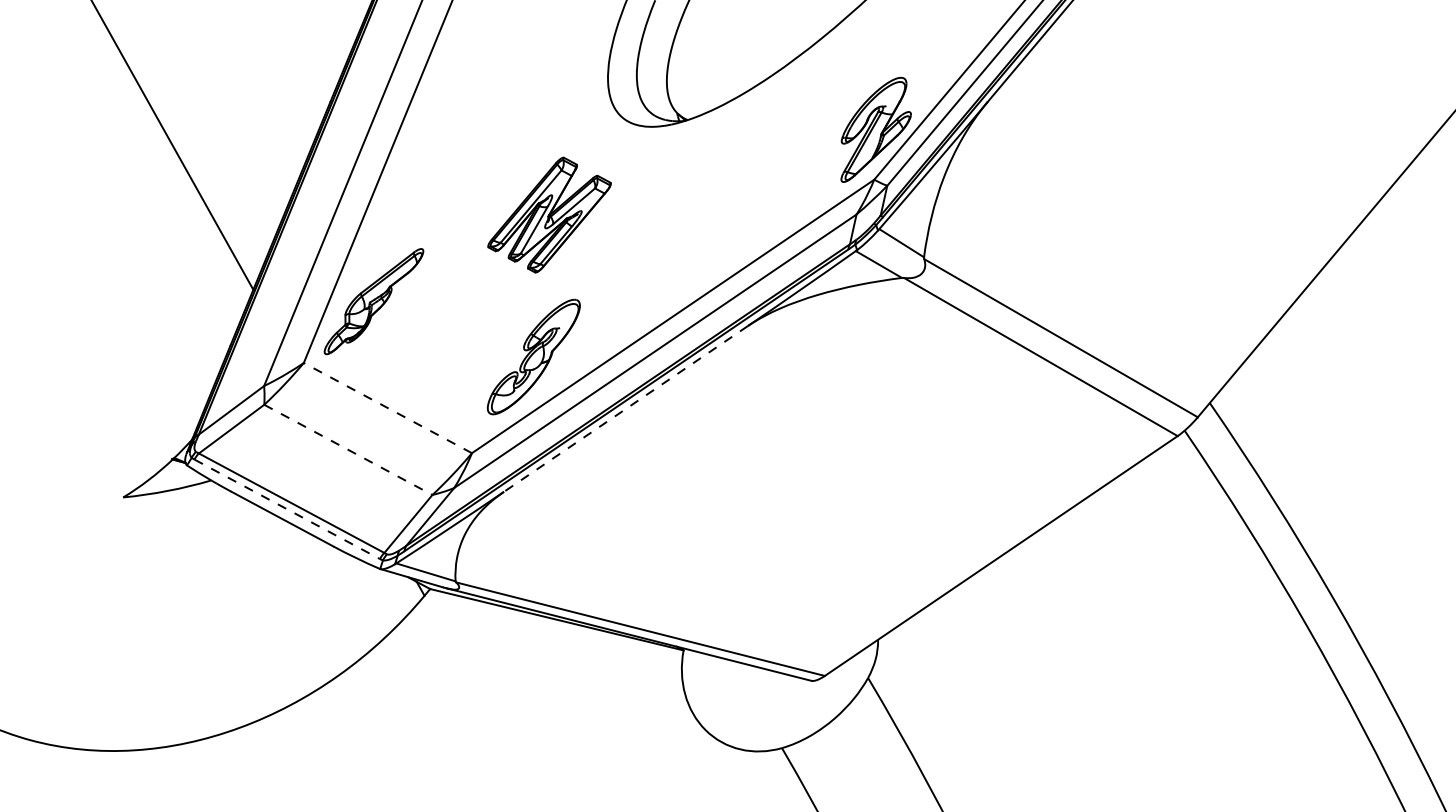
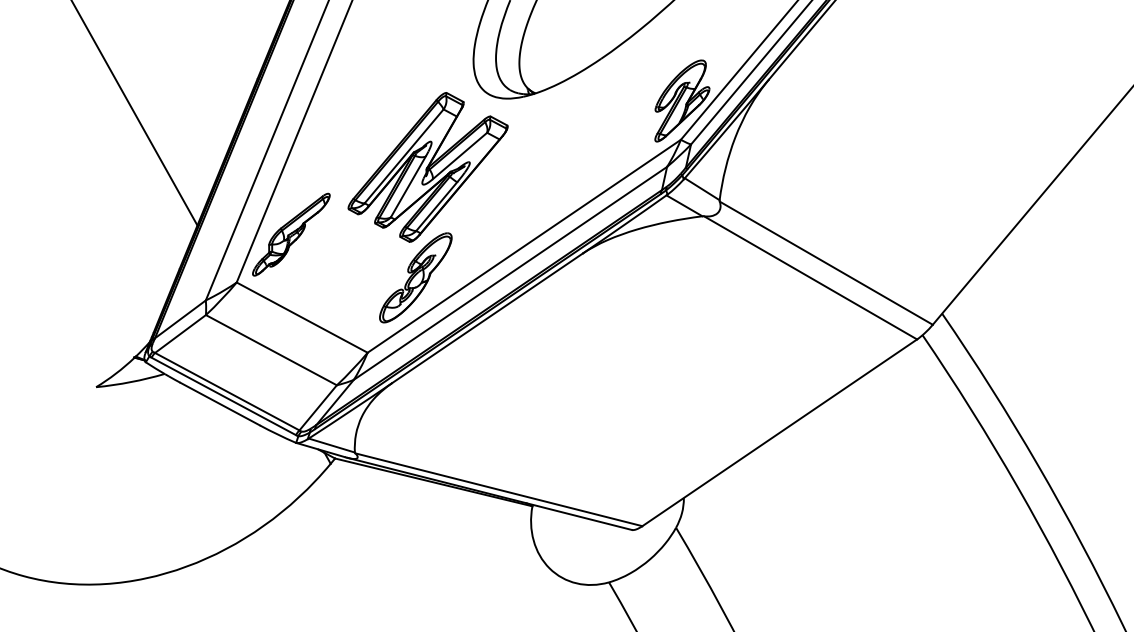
part: (549, 214) -> (428, 166), size x1.67
line: (387, 407) -> (301, 317), dashed -> solid
line: (625, 409) -> (487, 318), dashed -> solid
line: (348, 450) -> (271, 350), dashed -> solid
line: (287, 509) -> (224, 396), dashed -> solid

